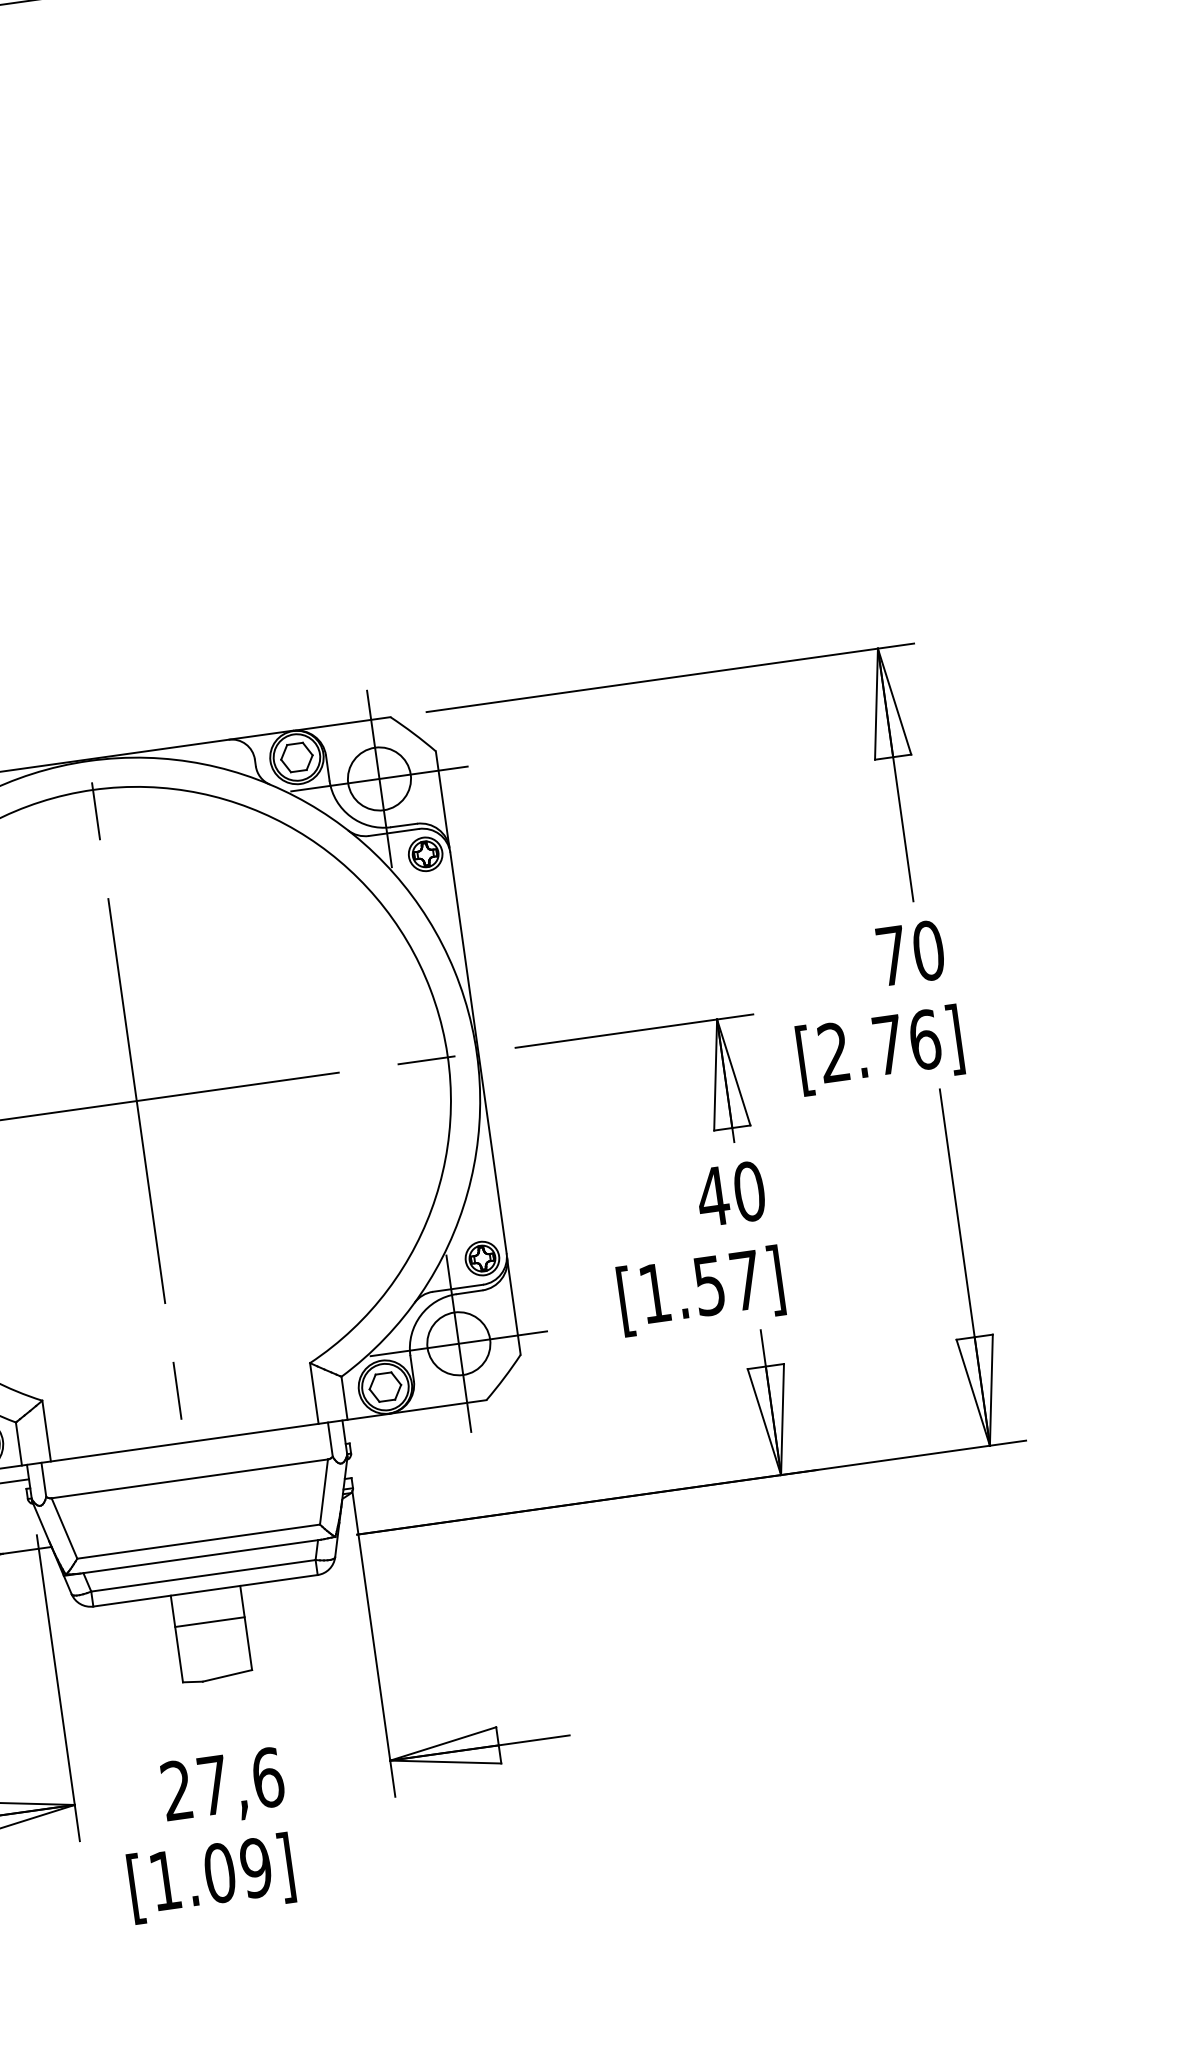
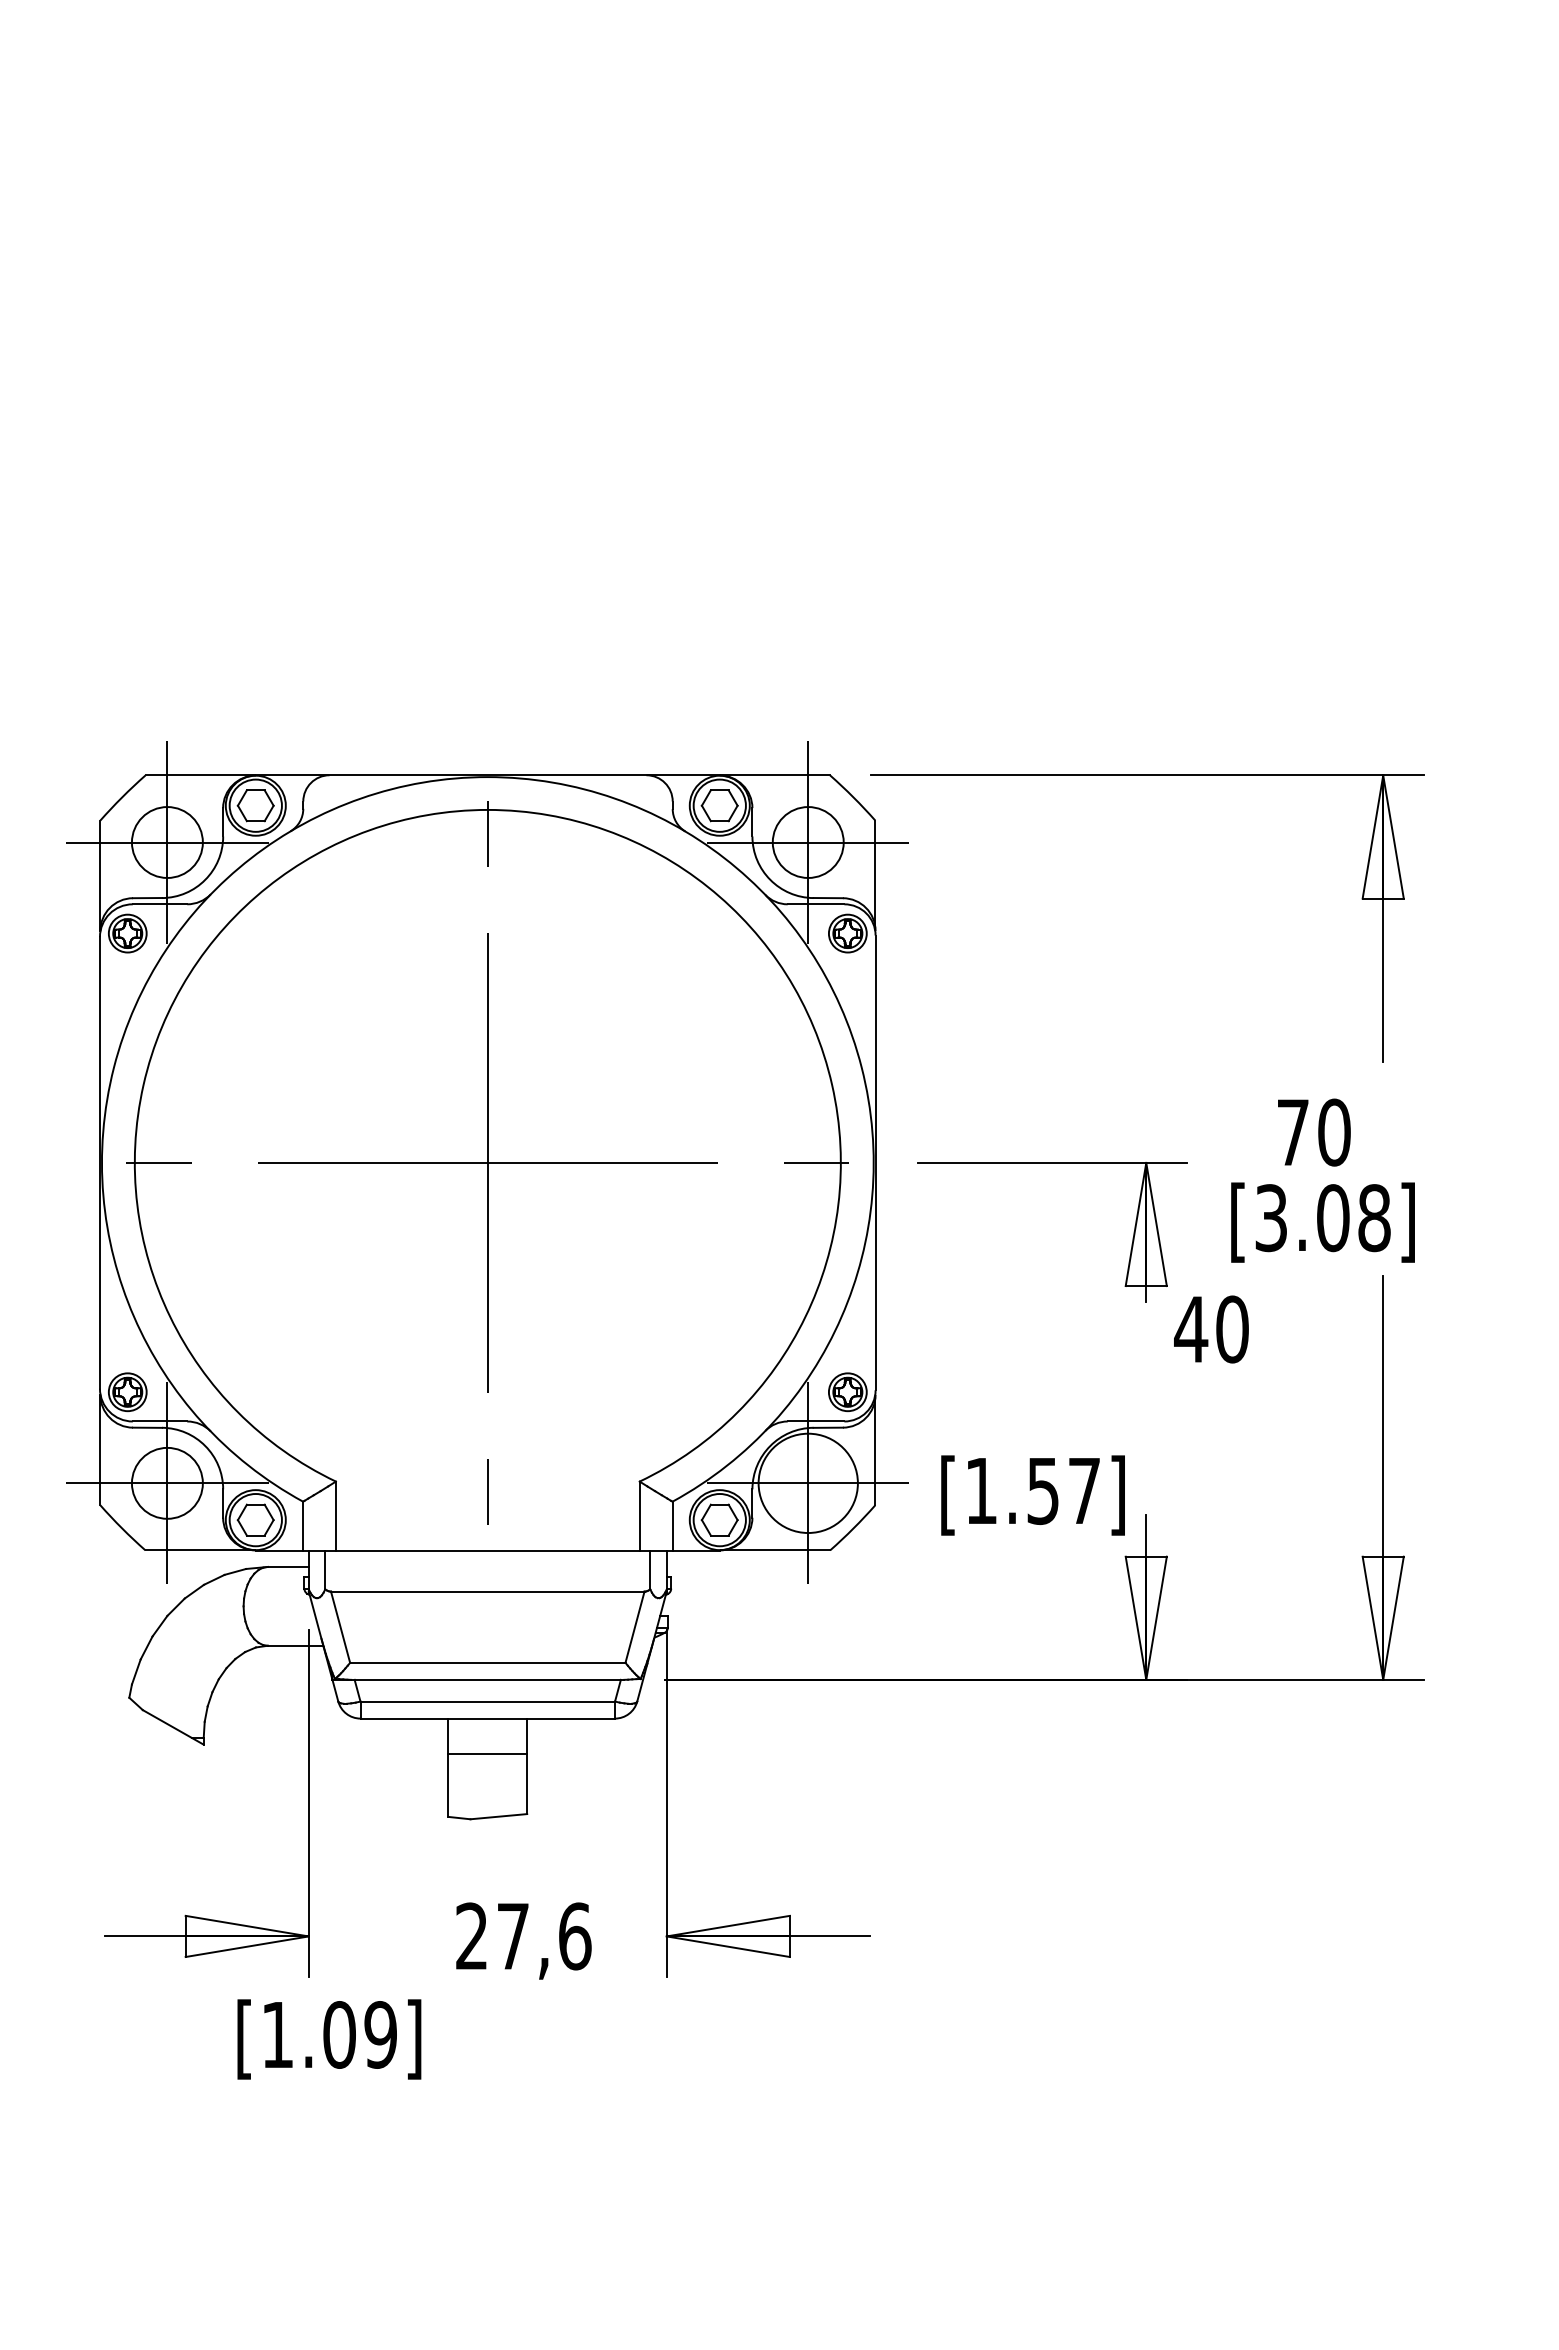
text: (911, 953) -> (1314, 1132), moved
text: (880, 1046) -> (1323, 1218), [2.76] -> [3.08]
text: (731, 1194) -> (1211, 1329), moved
text: (700, 1291) -> (1032, 1495), moved
circle: (458, 1343) -> (807, 1482), size x1.4
text: (223, 1787) -> (523, 1940), moved
text: (211, 1878) -> (329, 2039), moved

